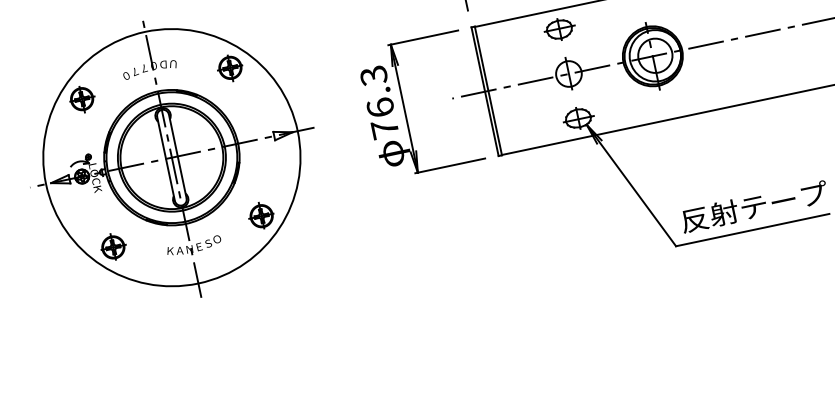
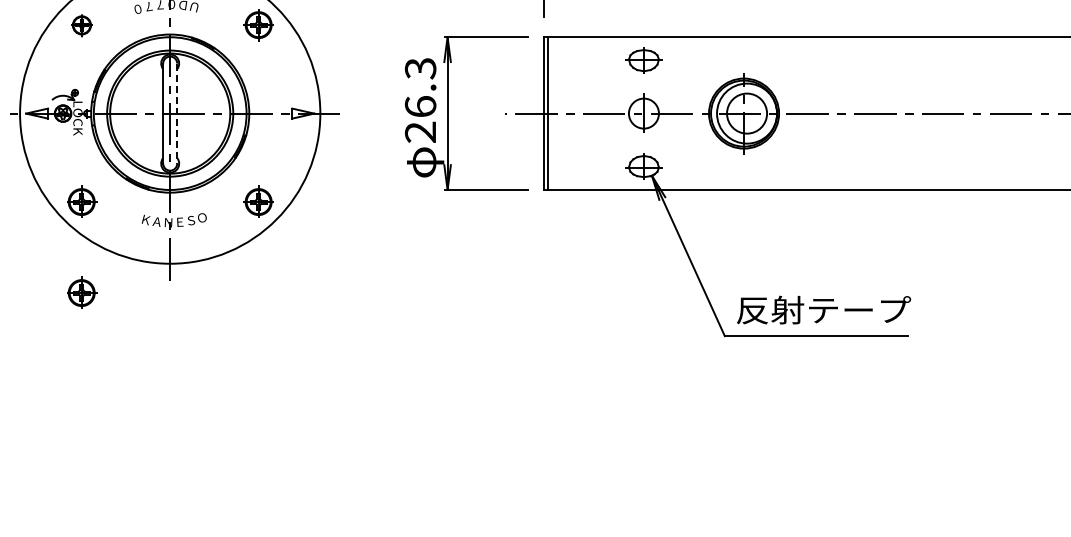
part: (82, 99) -> (82, 25), size x0.7
text: (384, 128) -> (420, 131), 76.3 -> 26.3
line: (178, 157) -> (177, 114), solid -> dashed
part: (129, 323) -> (82, 292), added

